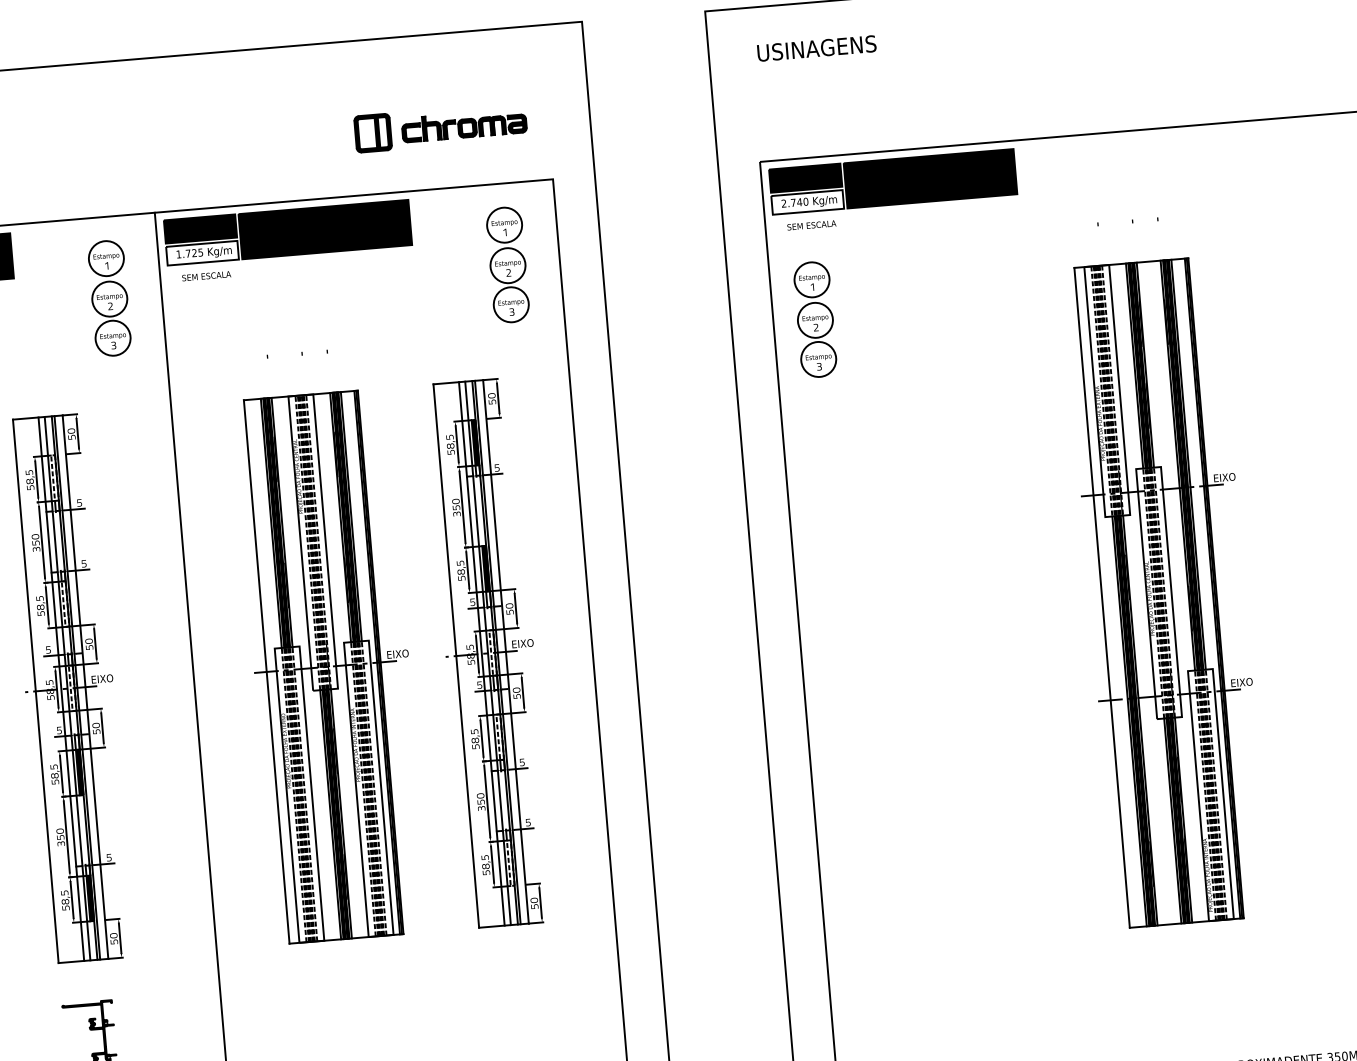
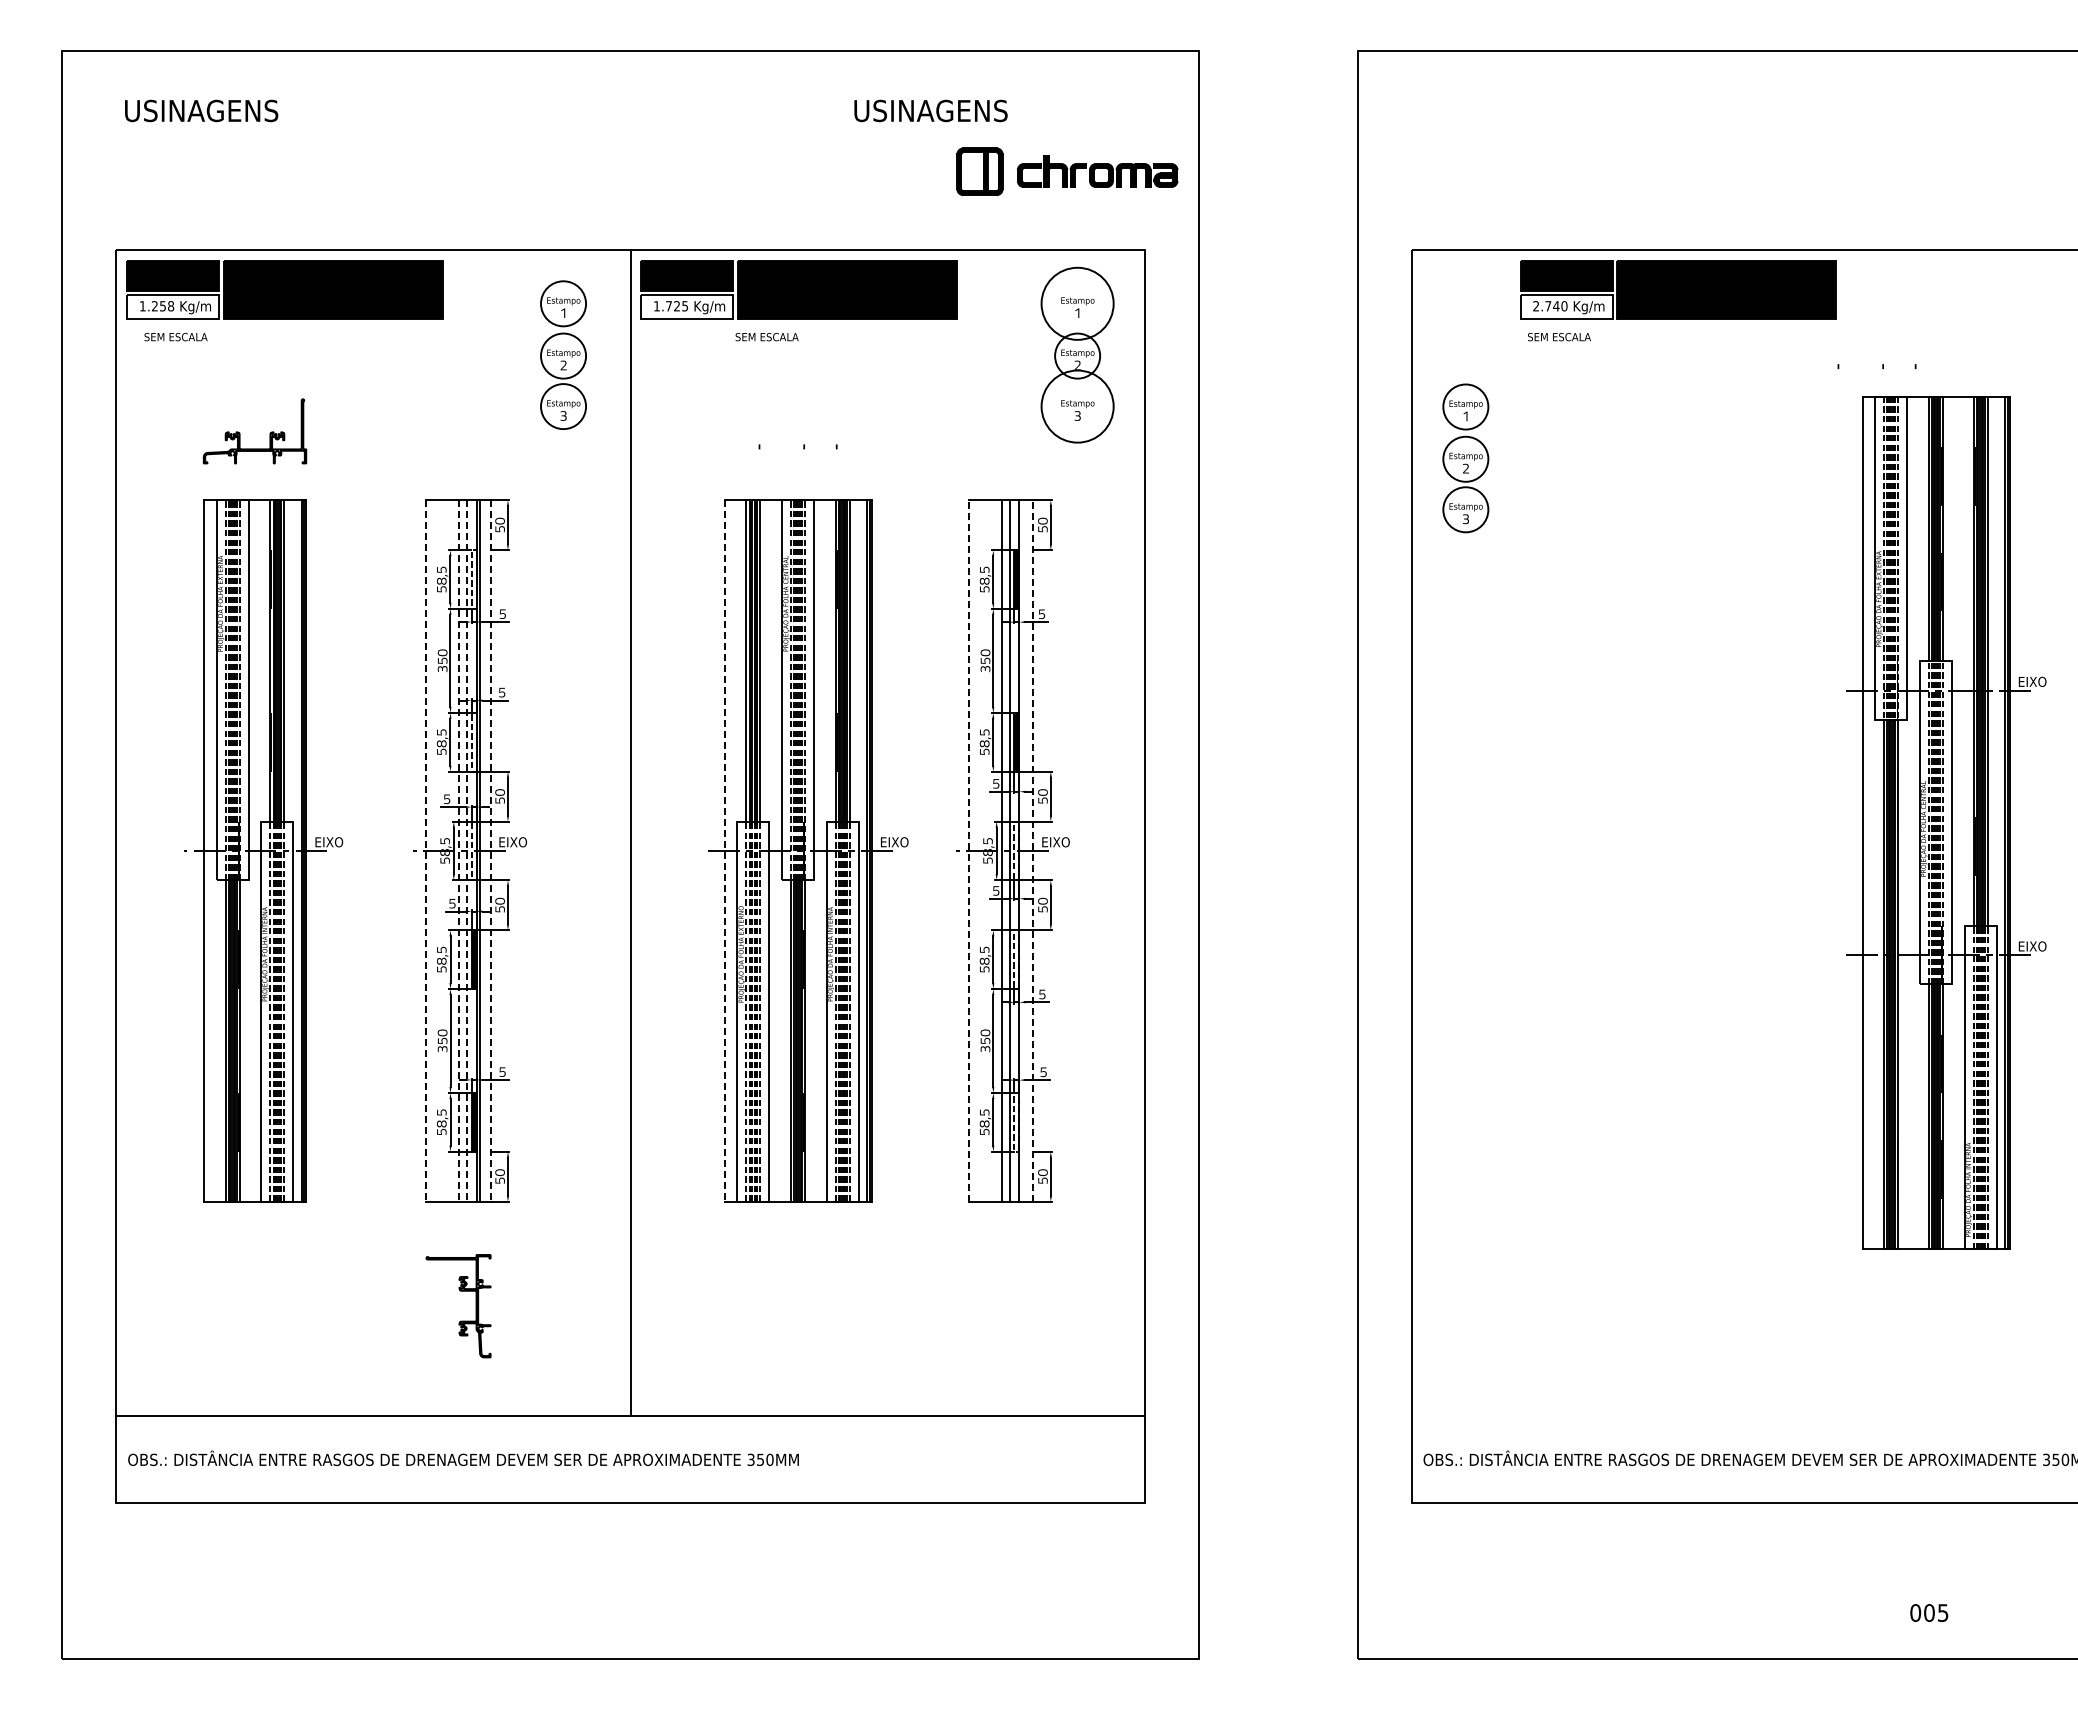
text: (816, 48) -> (930, 110), moved
part: (440, 127) -> (1067, 171), moved
part: (893, 181) -> (1678, 289), moved
circle: (504, 224) -> (1077, 303), size x1.6
text: (811, 225) -> (1559, 337), moved
text: (206, 276) -> (766, 337), moved
circle: (511, 304) -> (1077, 406), size x1.6
part: (1167, 592) -> (1946, 822), moved
line: (505, 651) -> (1033, 850), solid -> dashed
line: (497, 652) -> (1022, 850), removed
line: (456, 655) -> (969, 850), solid -> dashed
line: (266, 671) -> (724, 850), solid -> dashed
line: (85, 686) -> (490, 850), solid -> dashed
line: (61, 688) -> (459, 850), solid -> dashed
line: (67, 688) -> (467, 850), solid -> dashed
line: (35, 690) -> (426, 850), solid -> dashed

